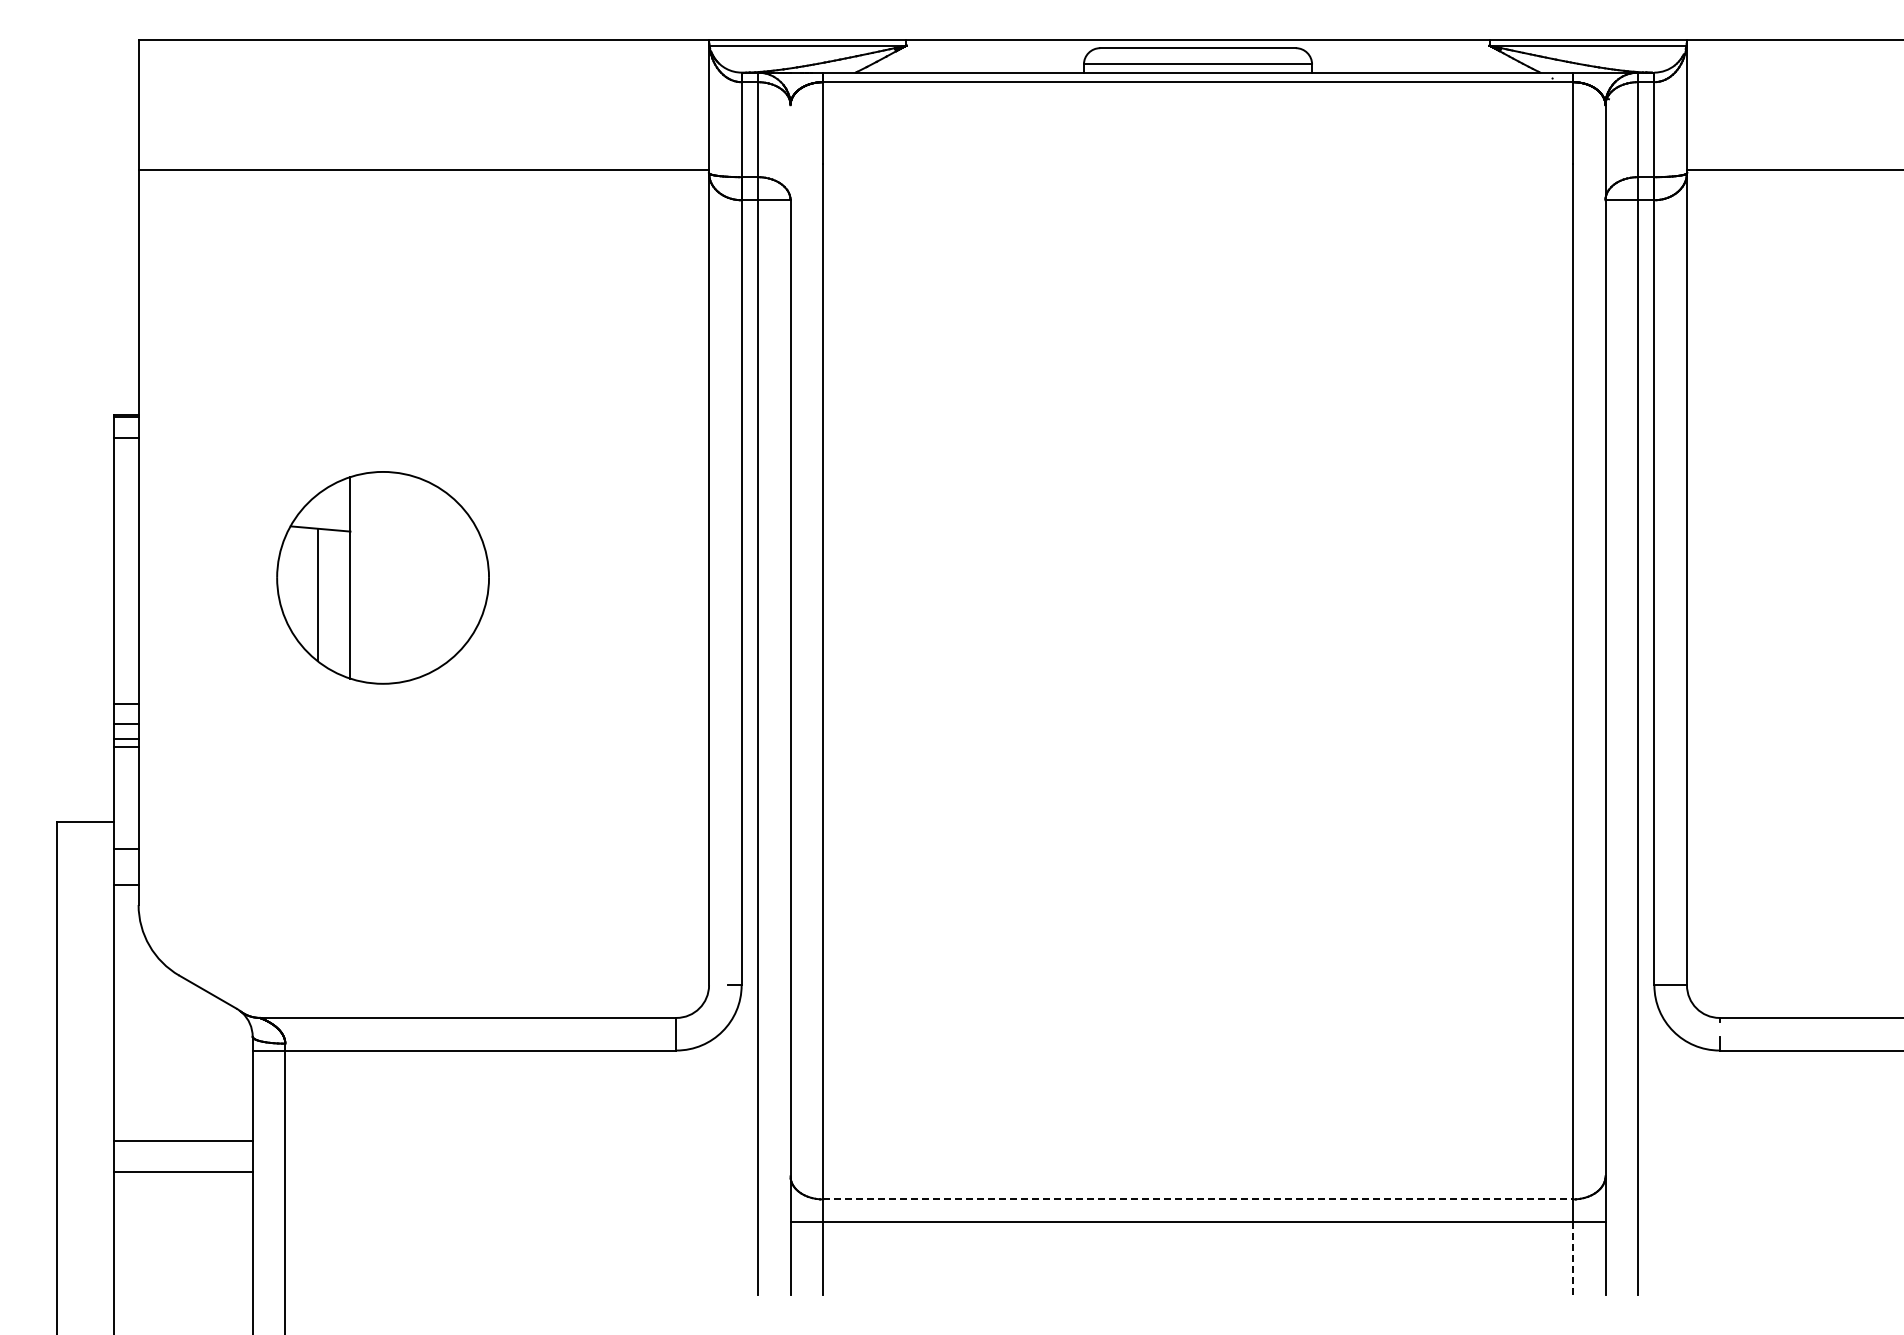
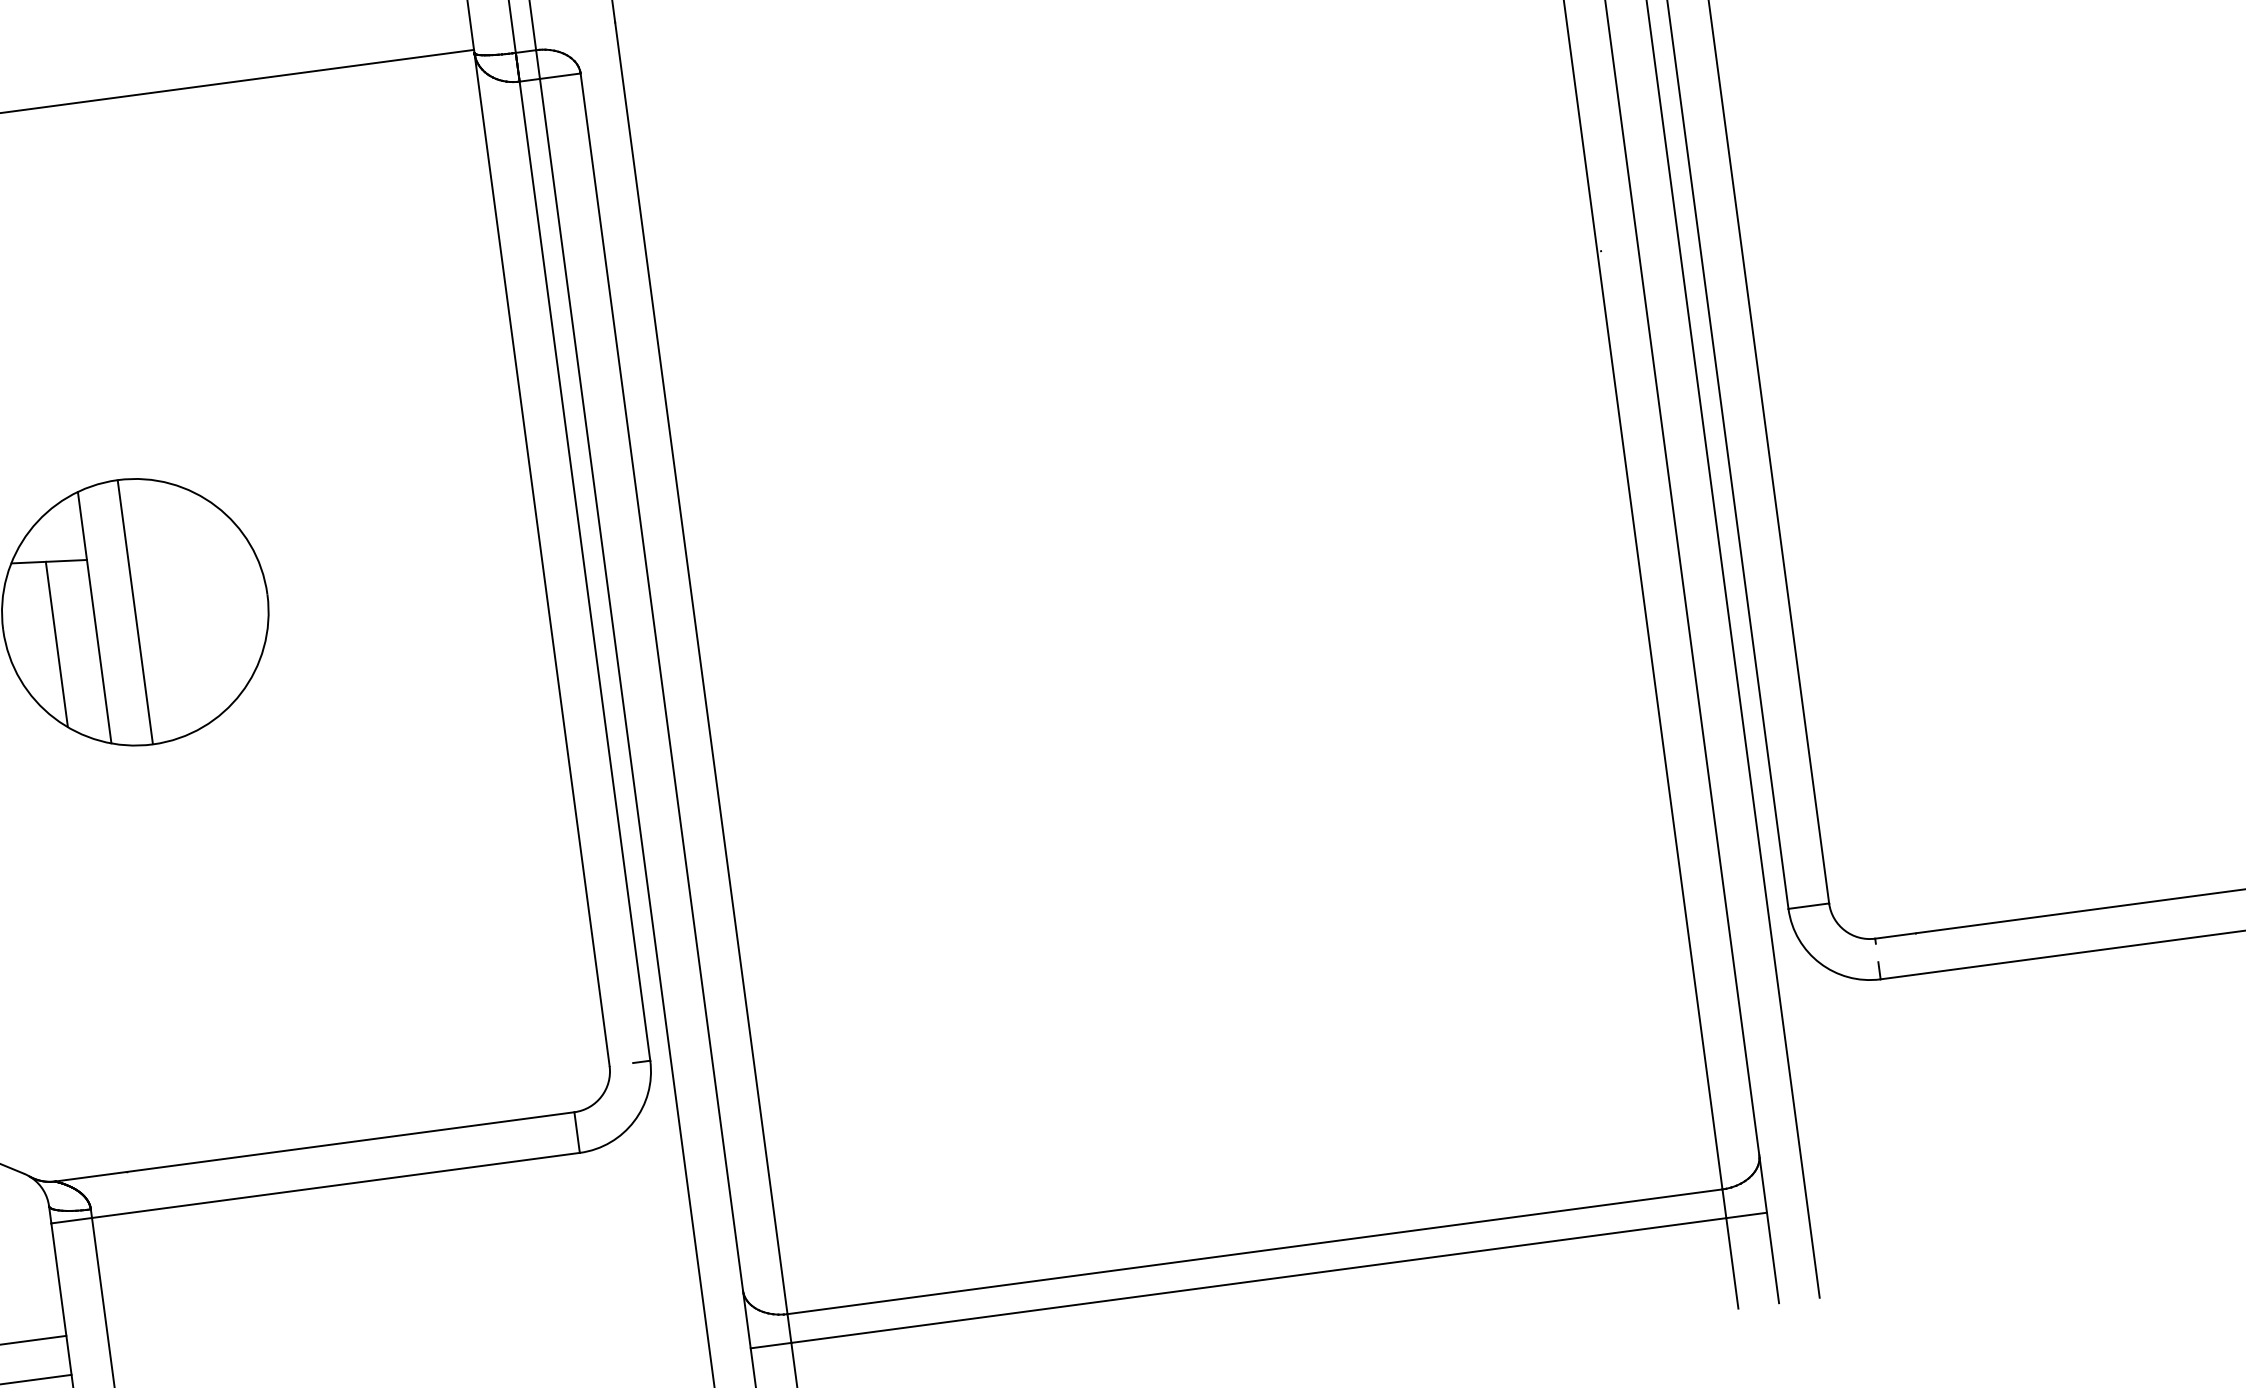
line: (383, 577) -> (135, 611), added
line: (1198, 1199) -> (1255, 1251), dashed -> solid
line: (1572, 1258) -> (1731, 1263), dashed -> solid

